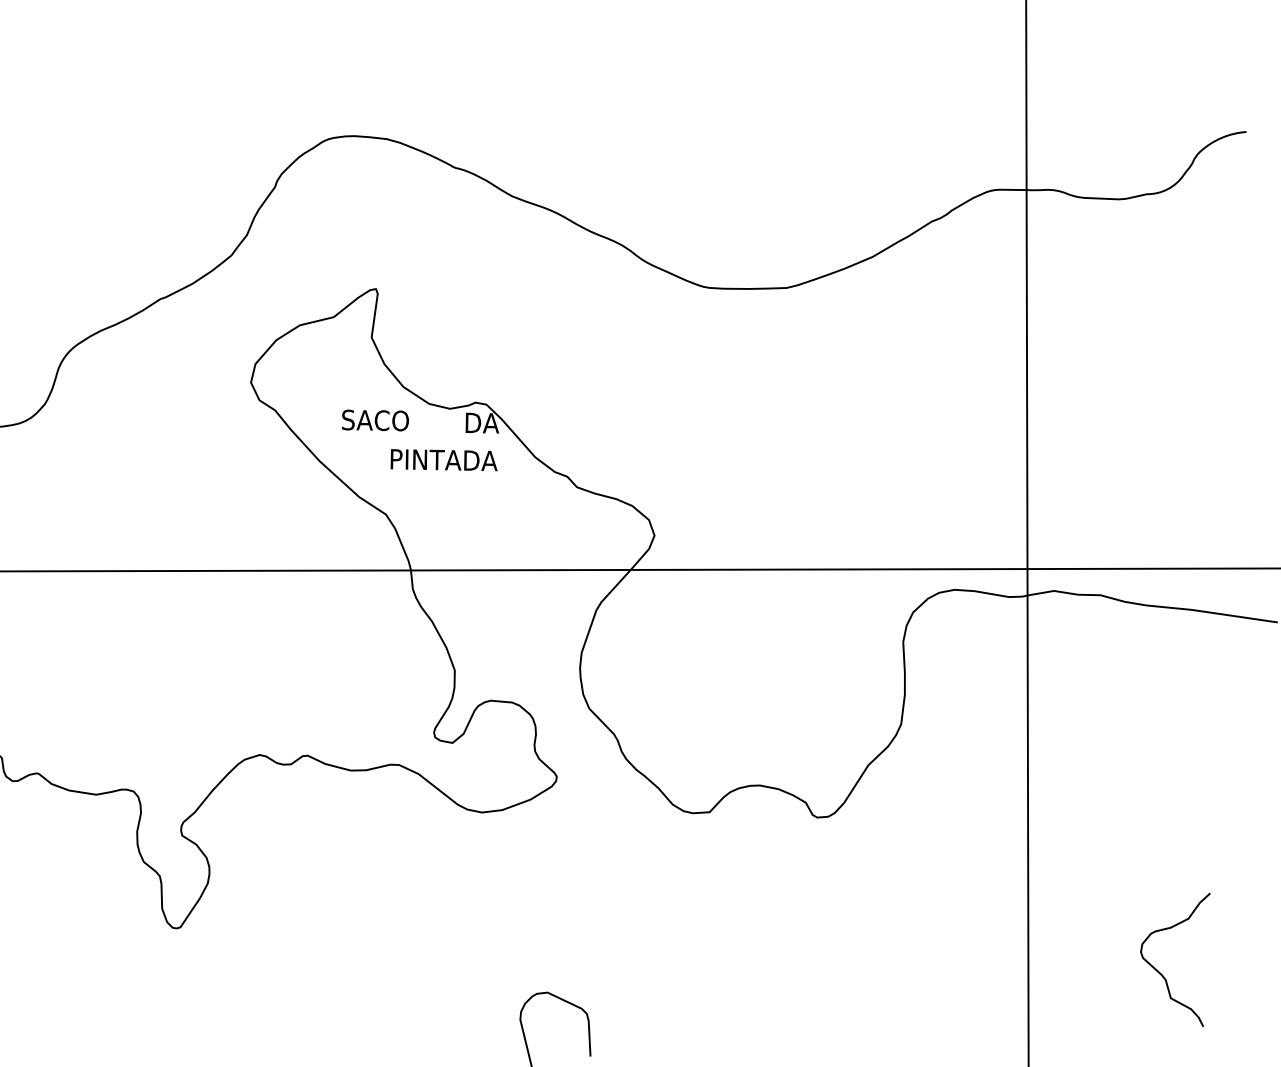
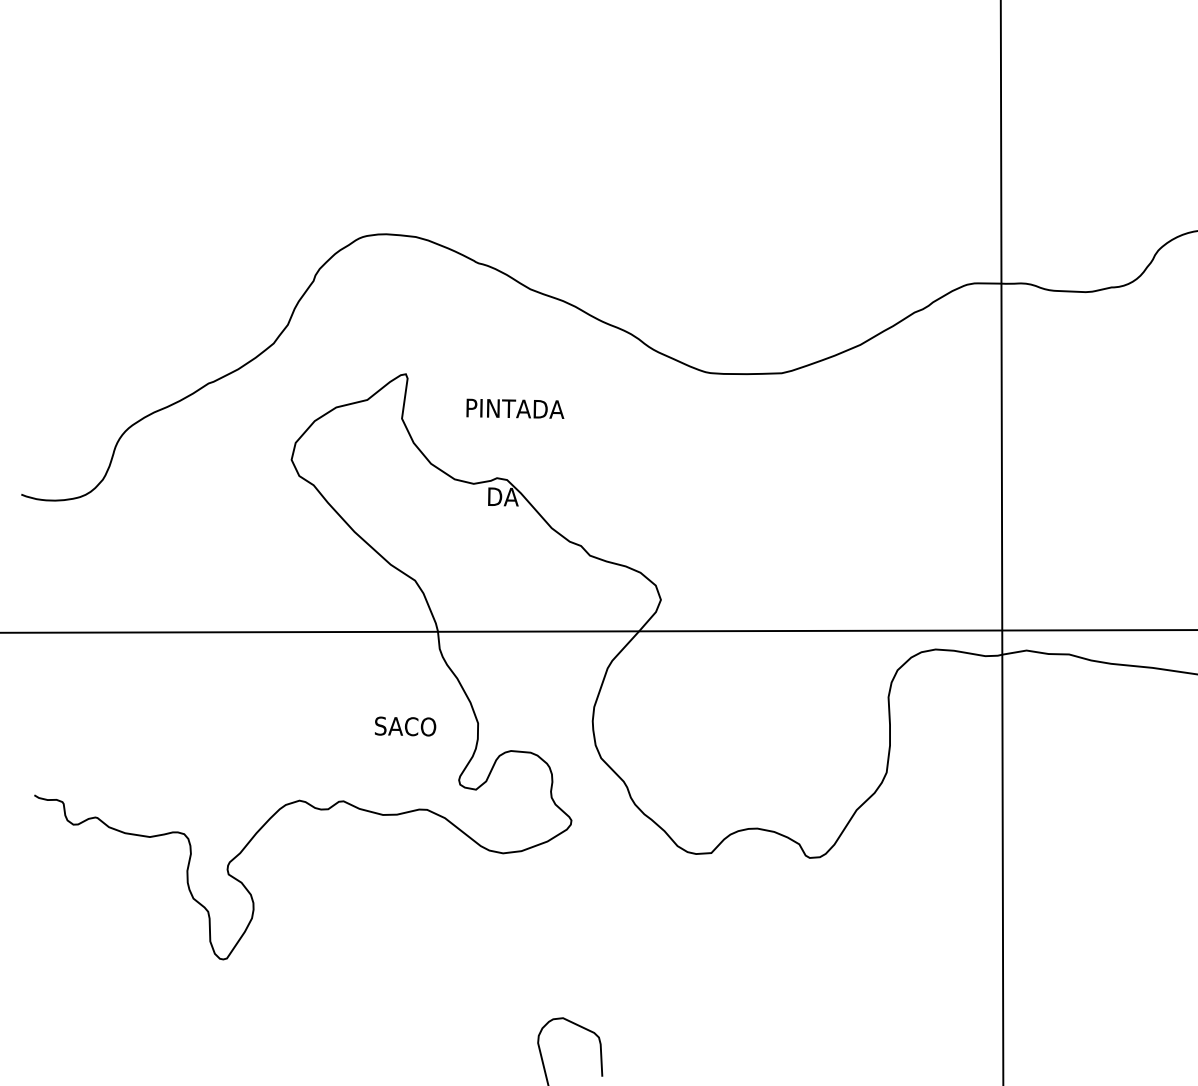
text: (375, 420) -> (405, 726), moved
text: (444, 459) -> (515, 408), moved
curve: (1161, 973) -> (1124, 1000), removed

